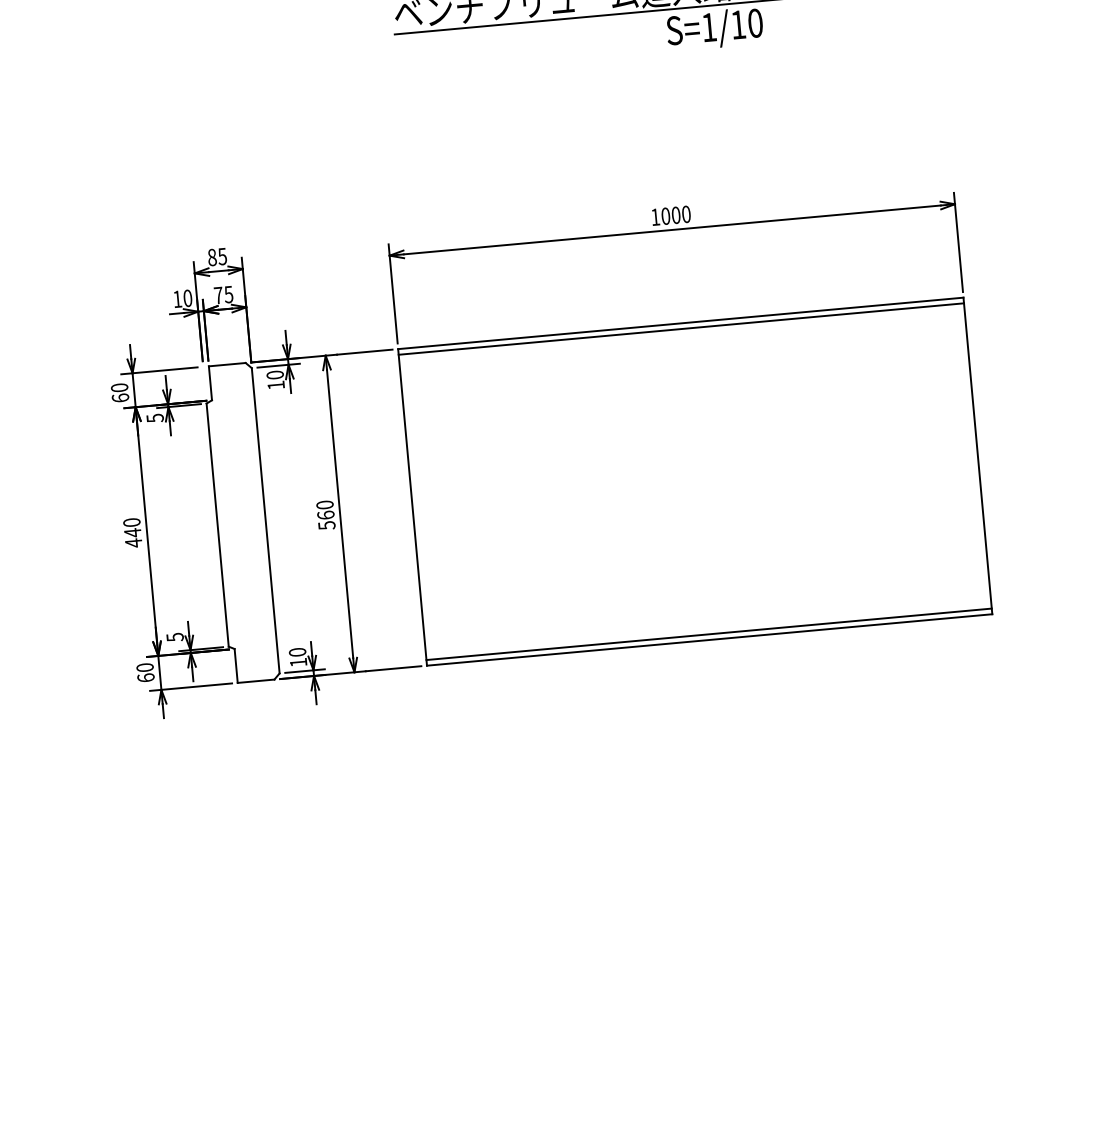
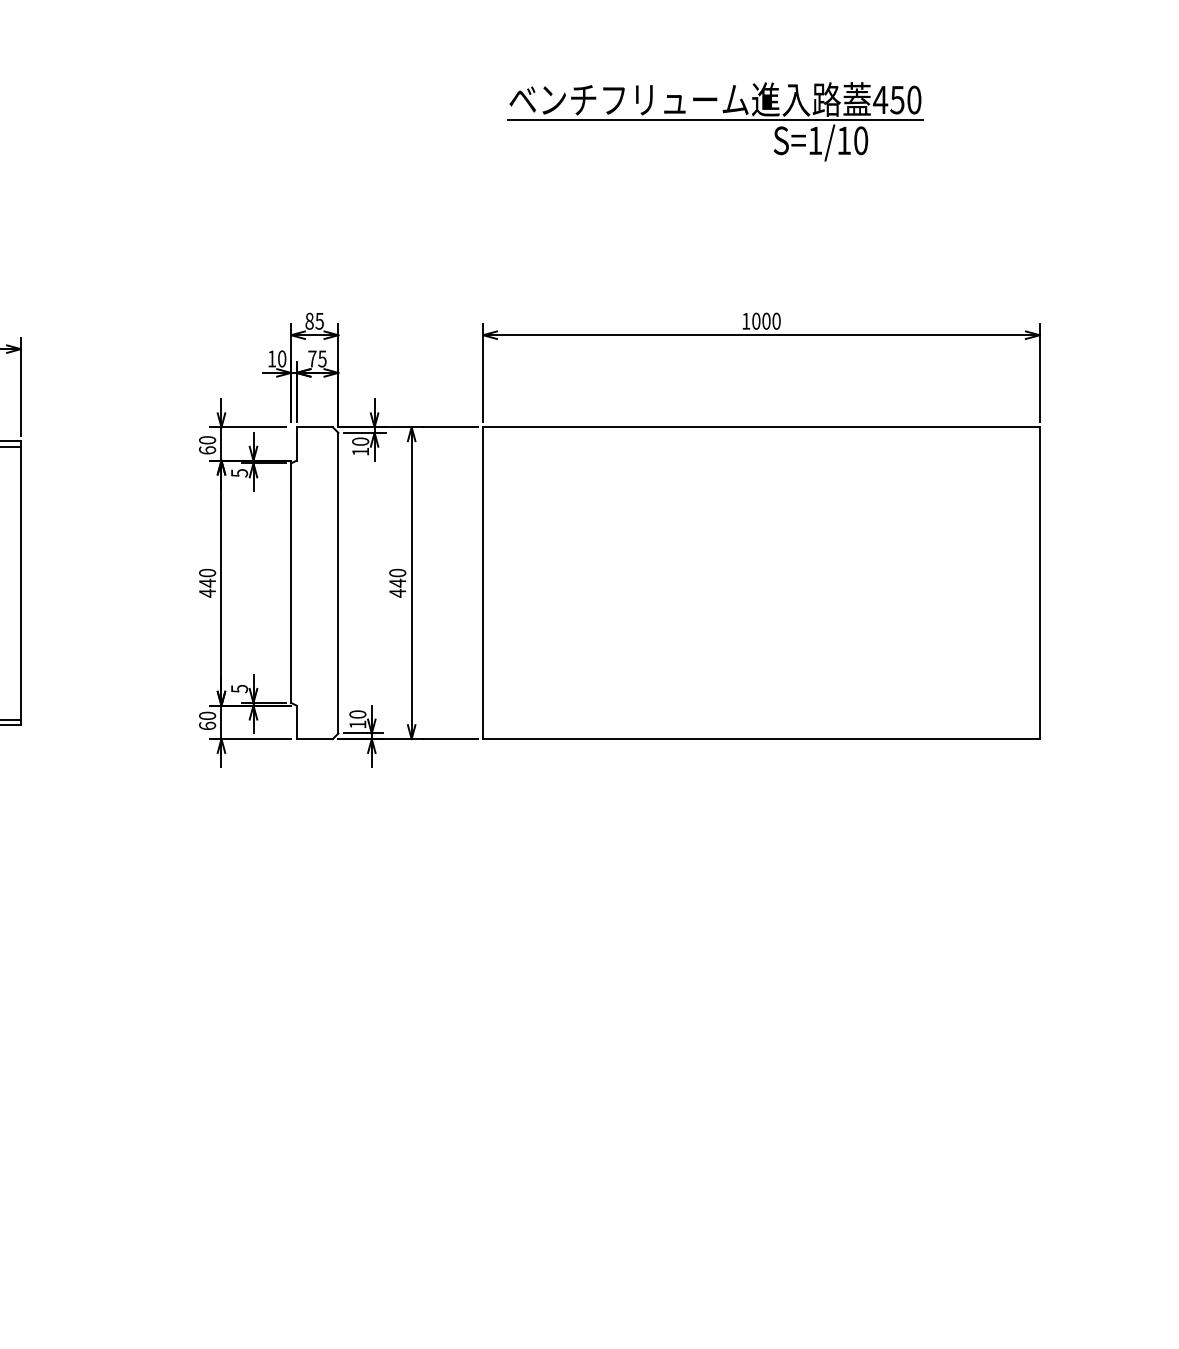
line: (681, 328) -> (761, 432), removed
text: (326, 519) -> (397, 587), 560 -> 440
line: (709, 634) -> (761, 733), removed

